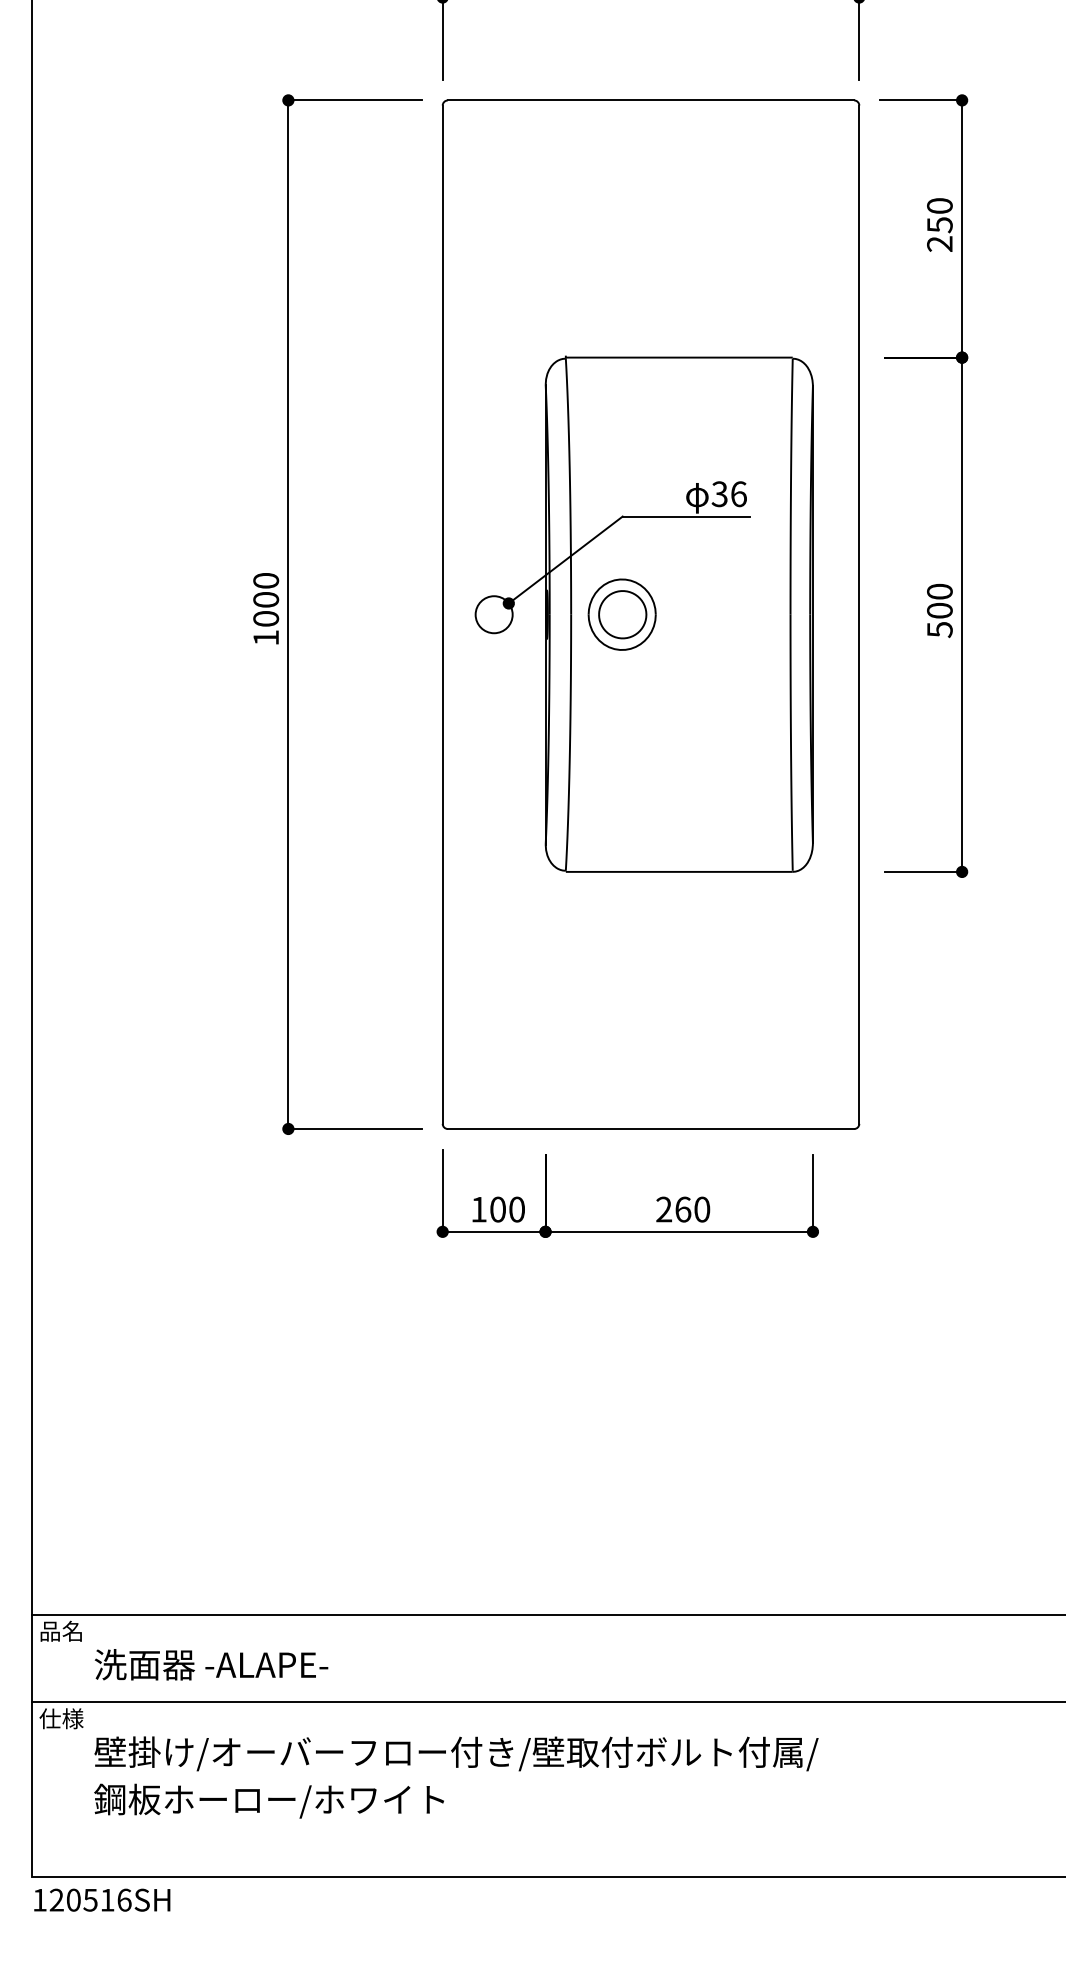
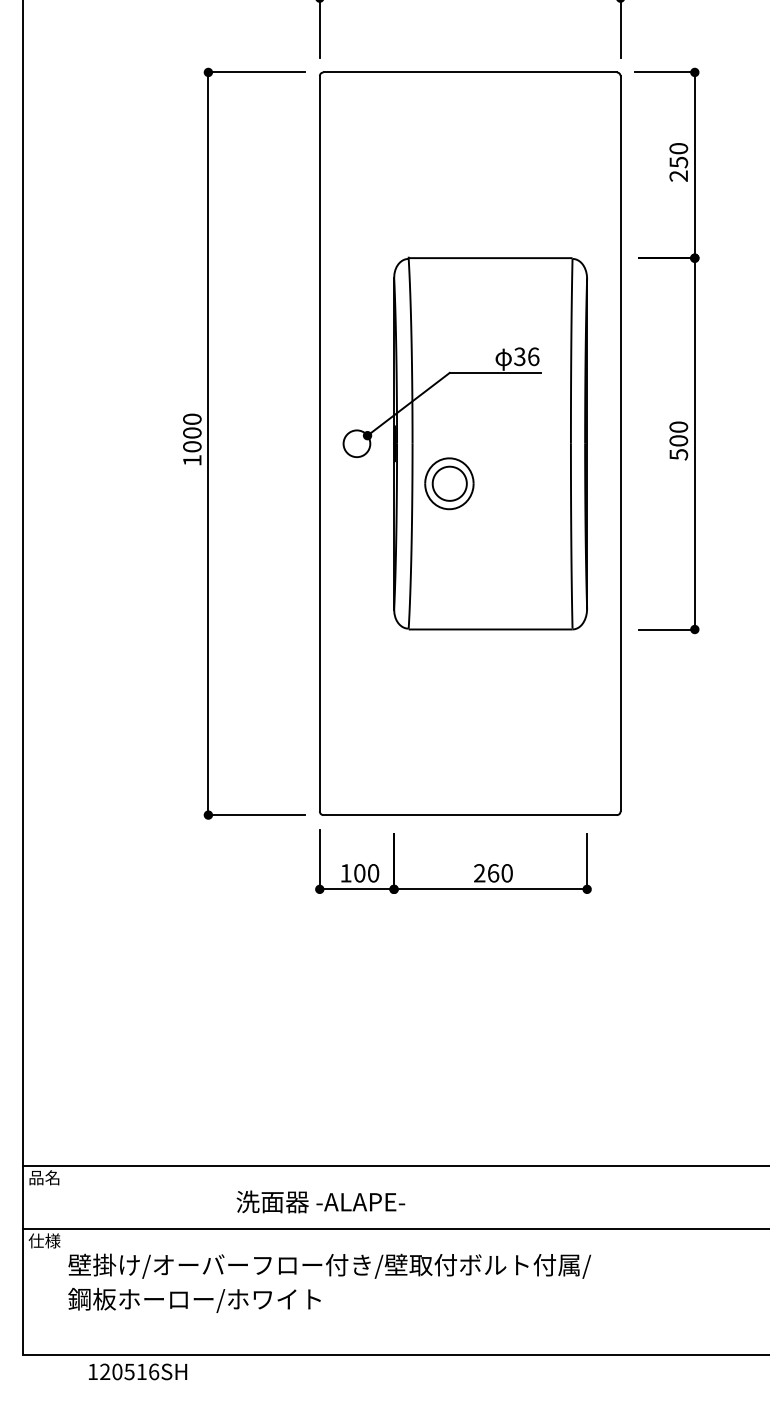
part: (622, 614) -> (449, 483), moved
text: (210, 1664) -> (320, 1201), moved
text: (102, 1899) -> (138, 1371), moved

